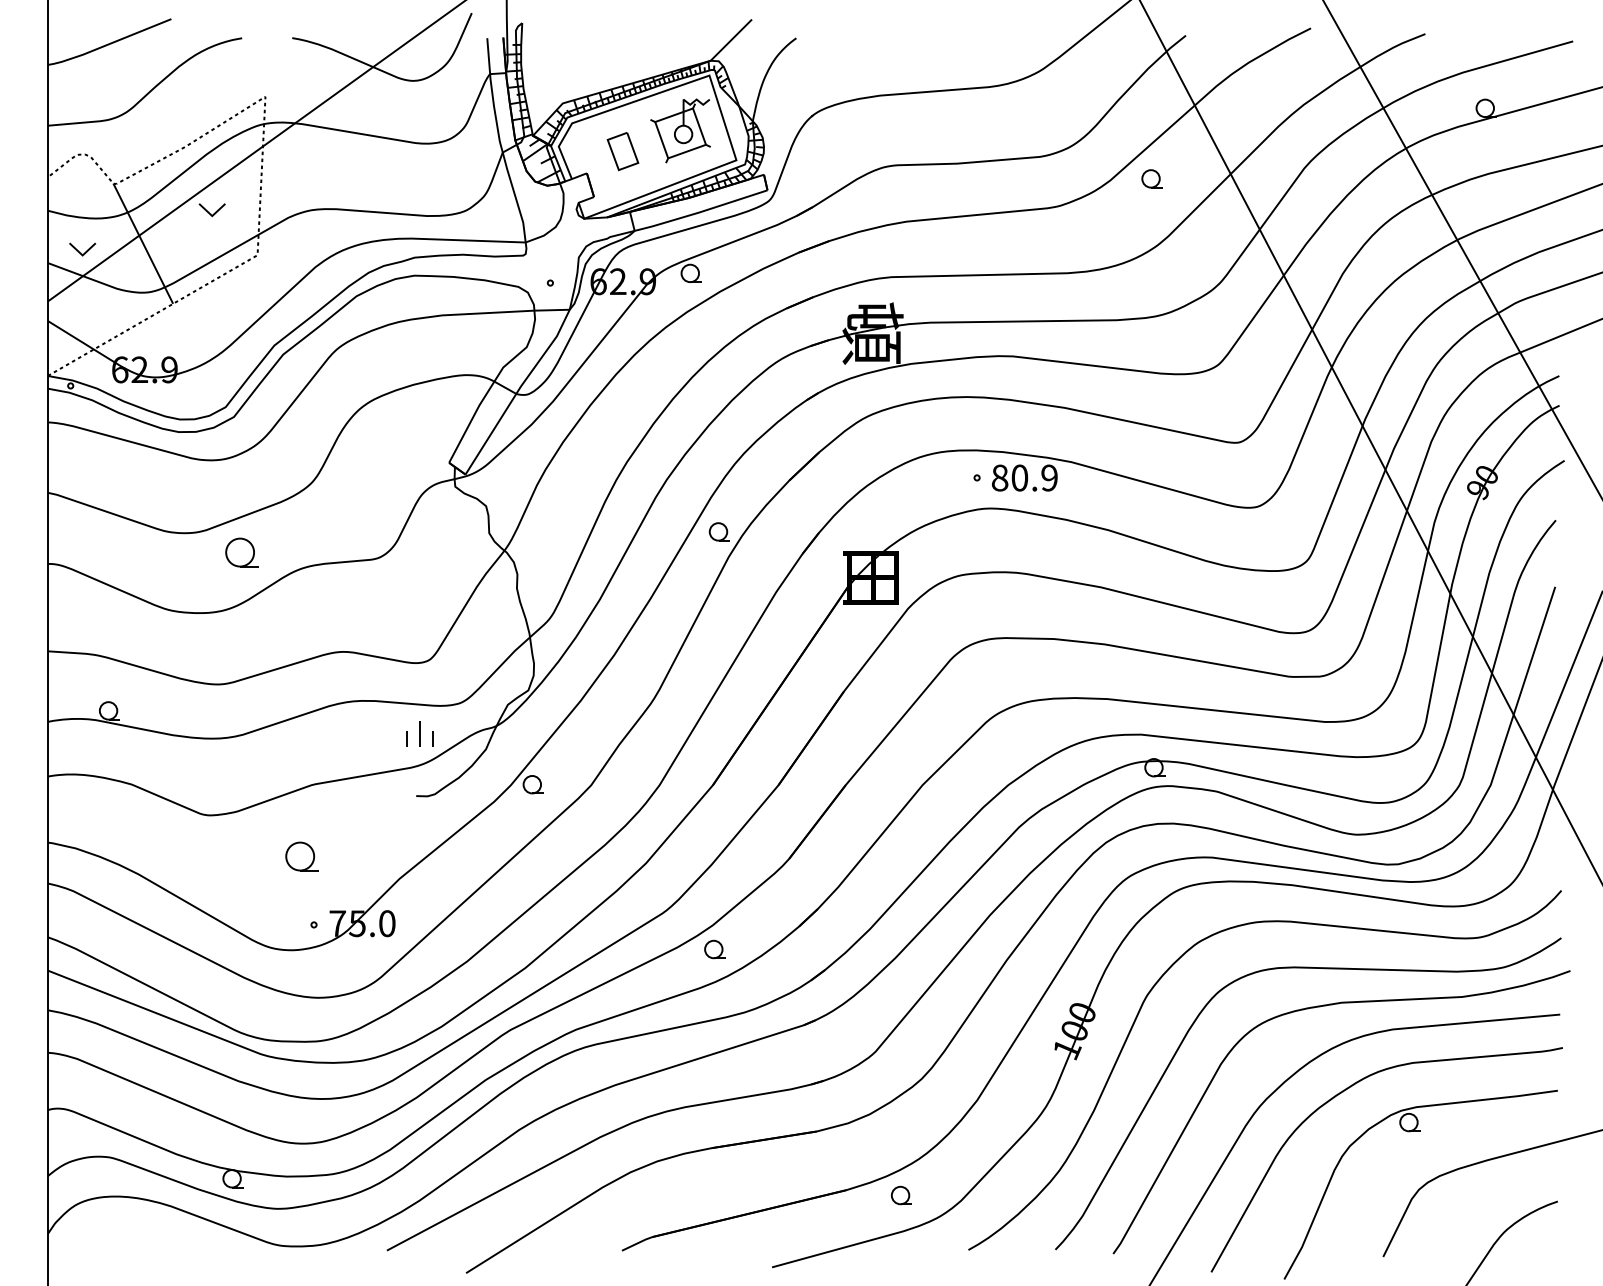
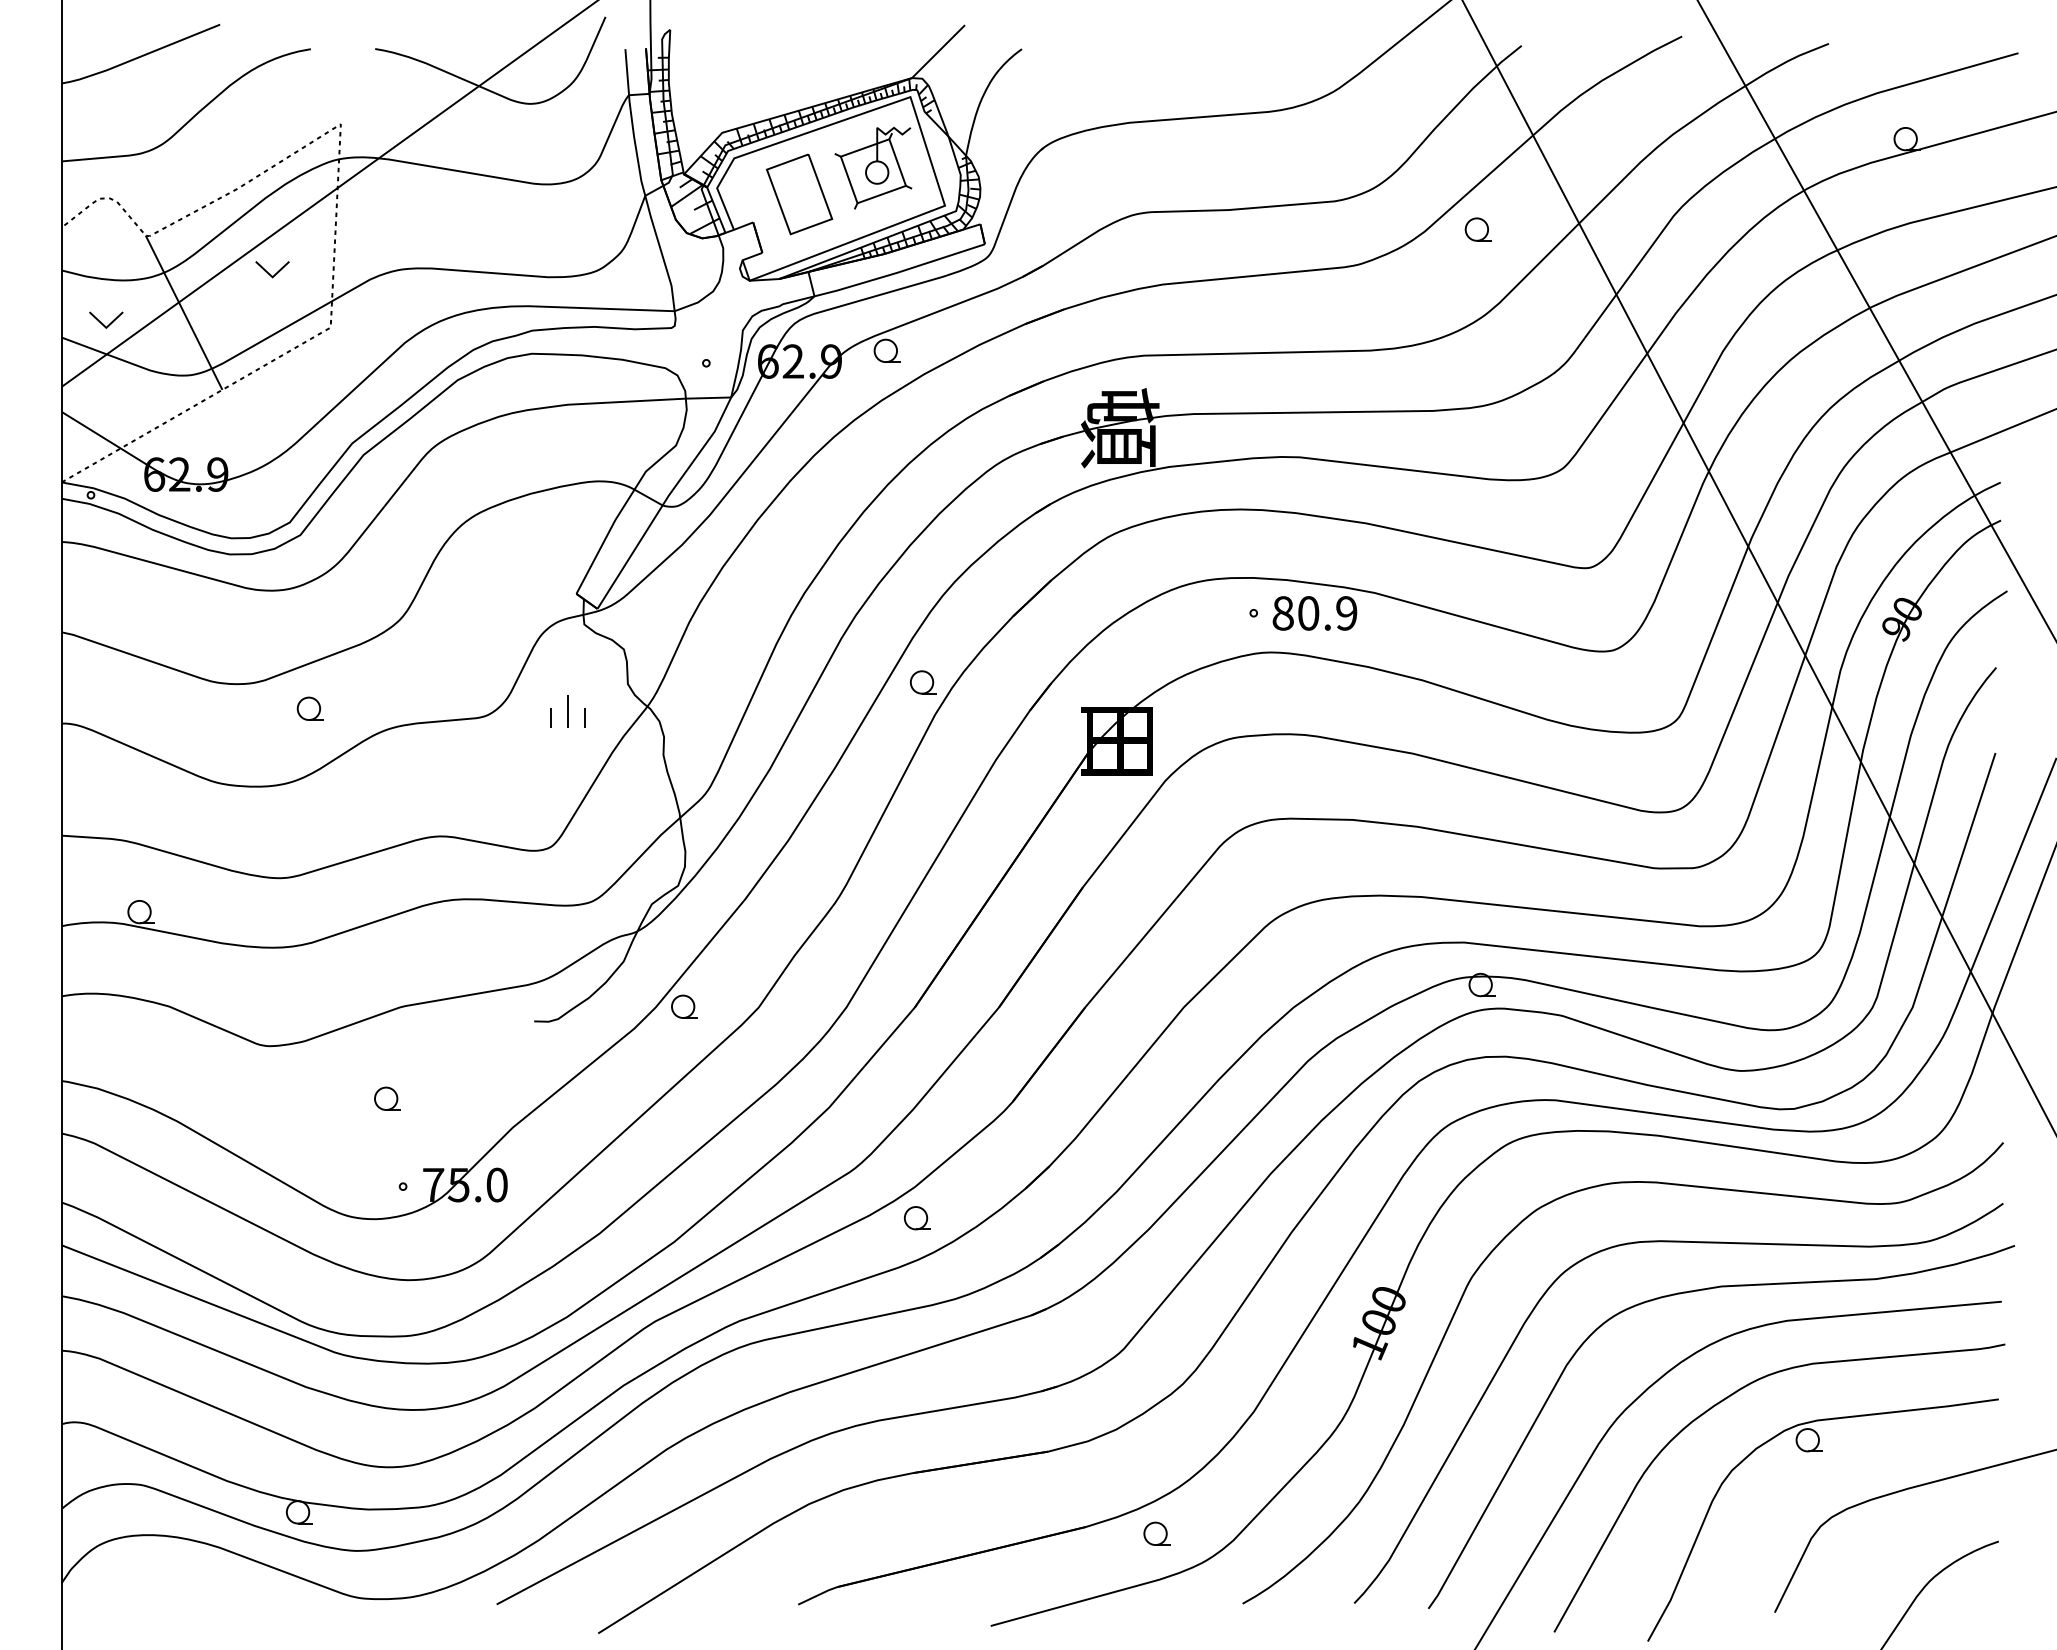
part: (622, 151) -> (799, 194), size x1.67
part: (241, 552) -> (309, 708), size x0.62
part: (419, 733) -> (567, 711), moved
part: (301, 856) -> (387, 1098), size x0.62

